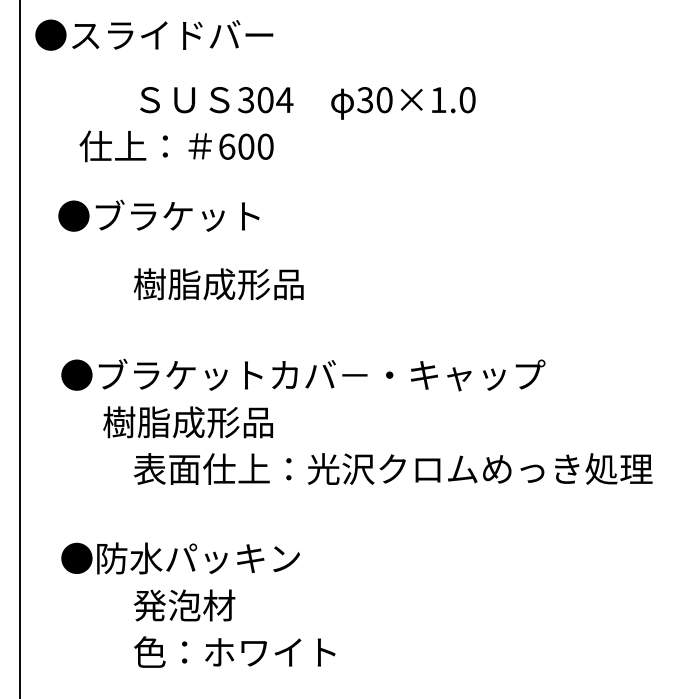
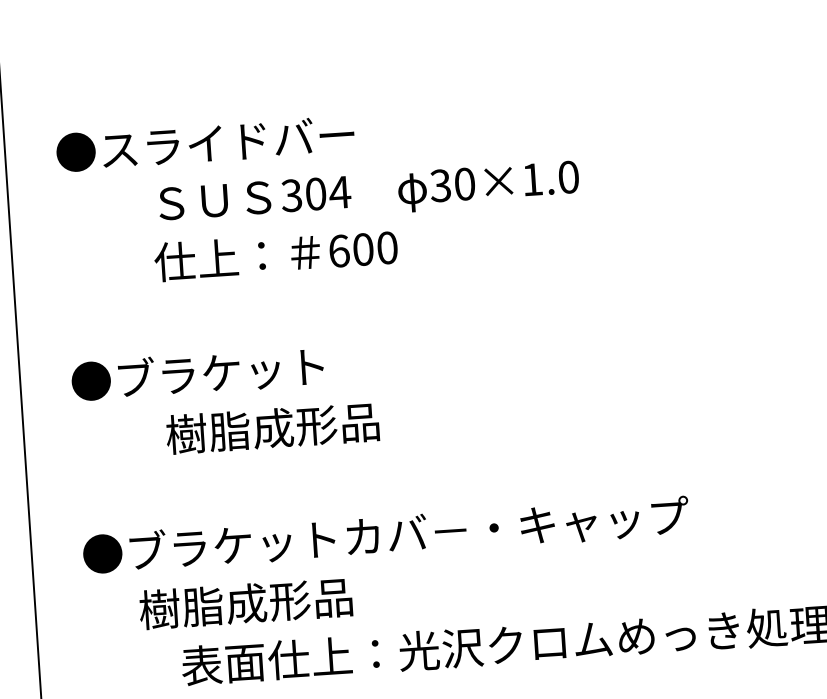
text: (154, 34) -> (205, 142), moved
text: (176, 146) -> (275, 255), moved
text: (158, 215) -> (197, 373), moved

